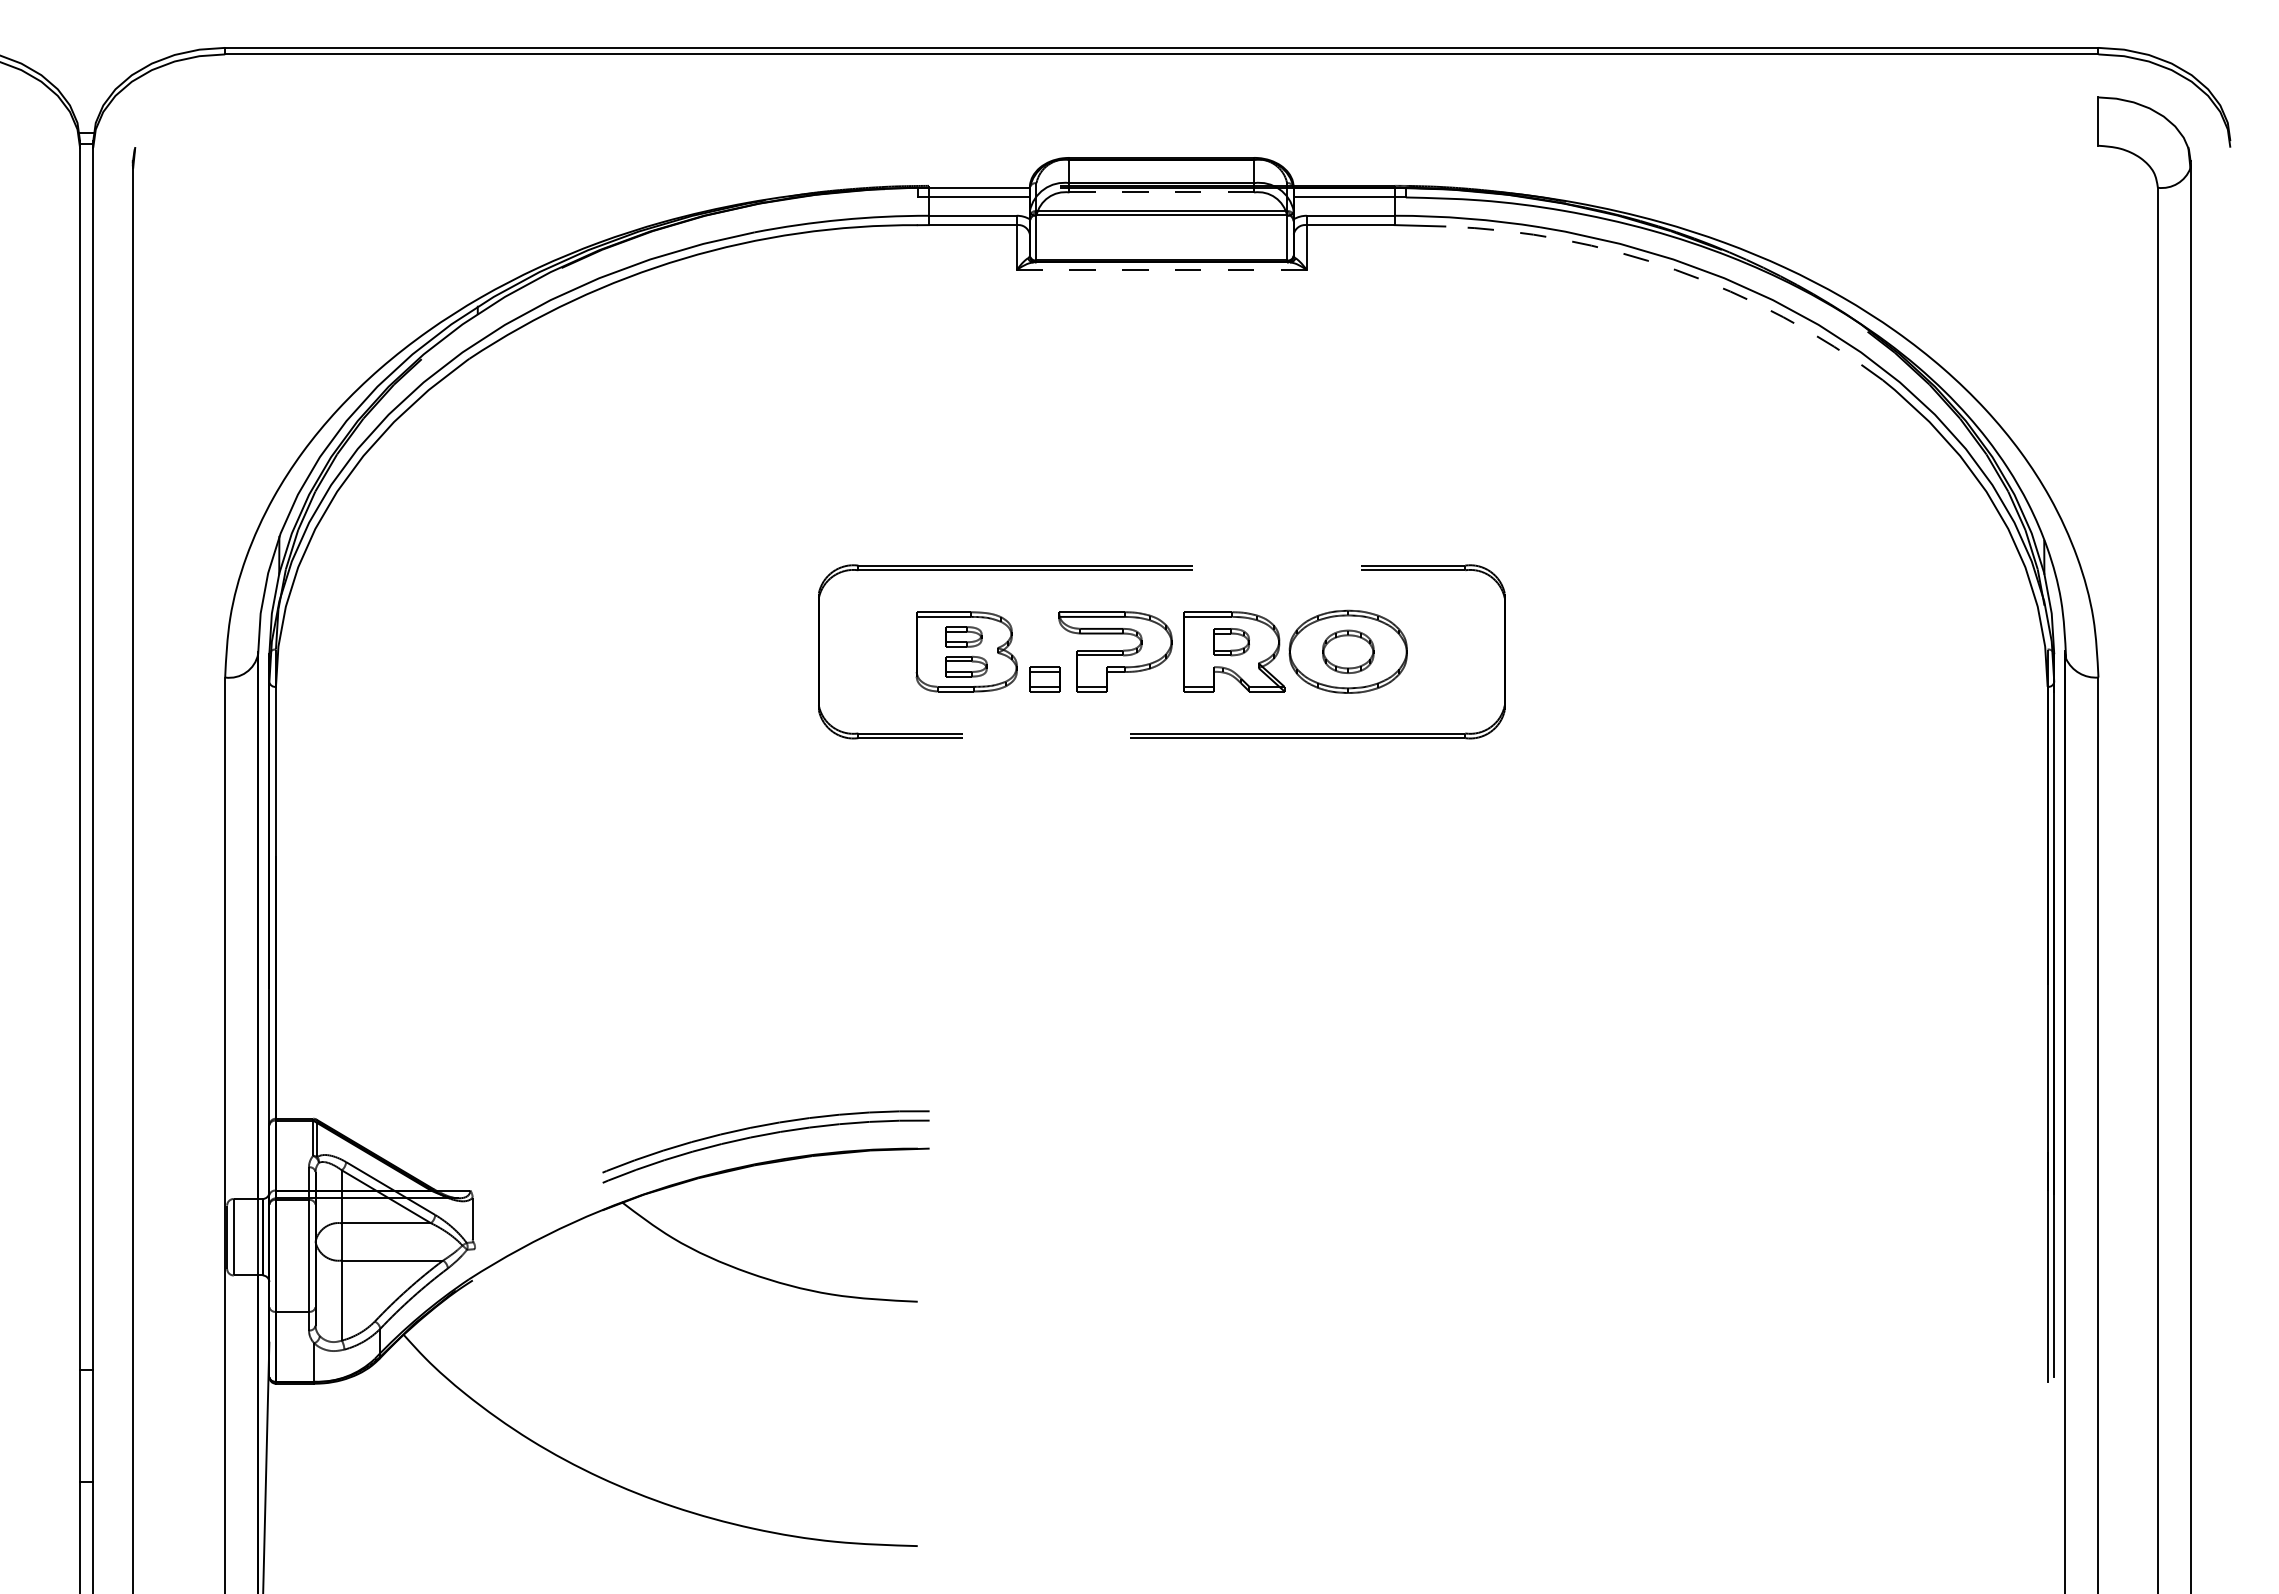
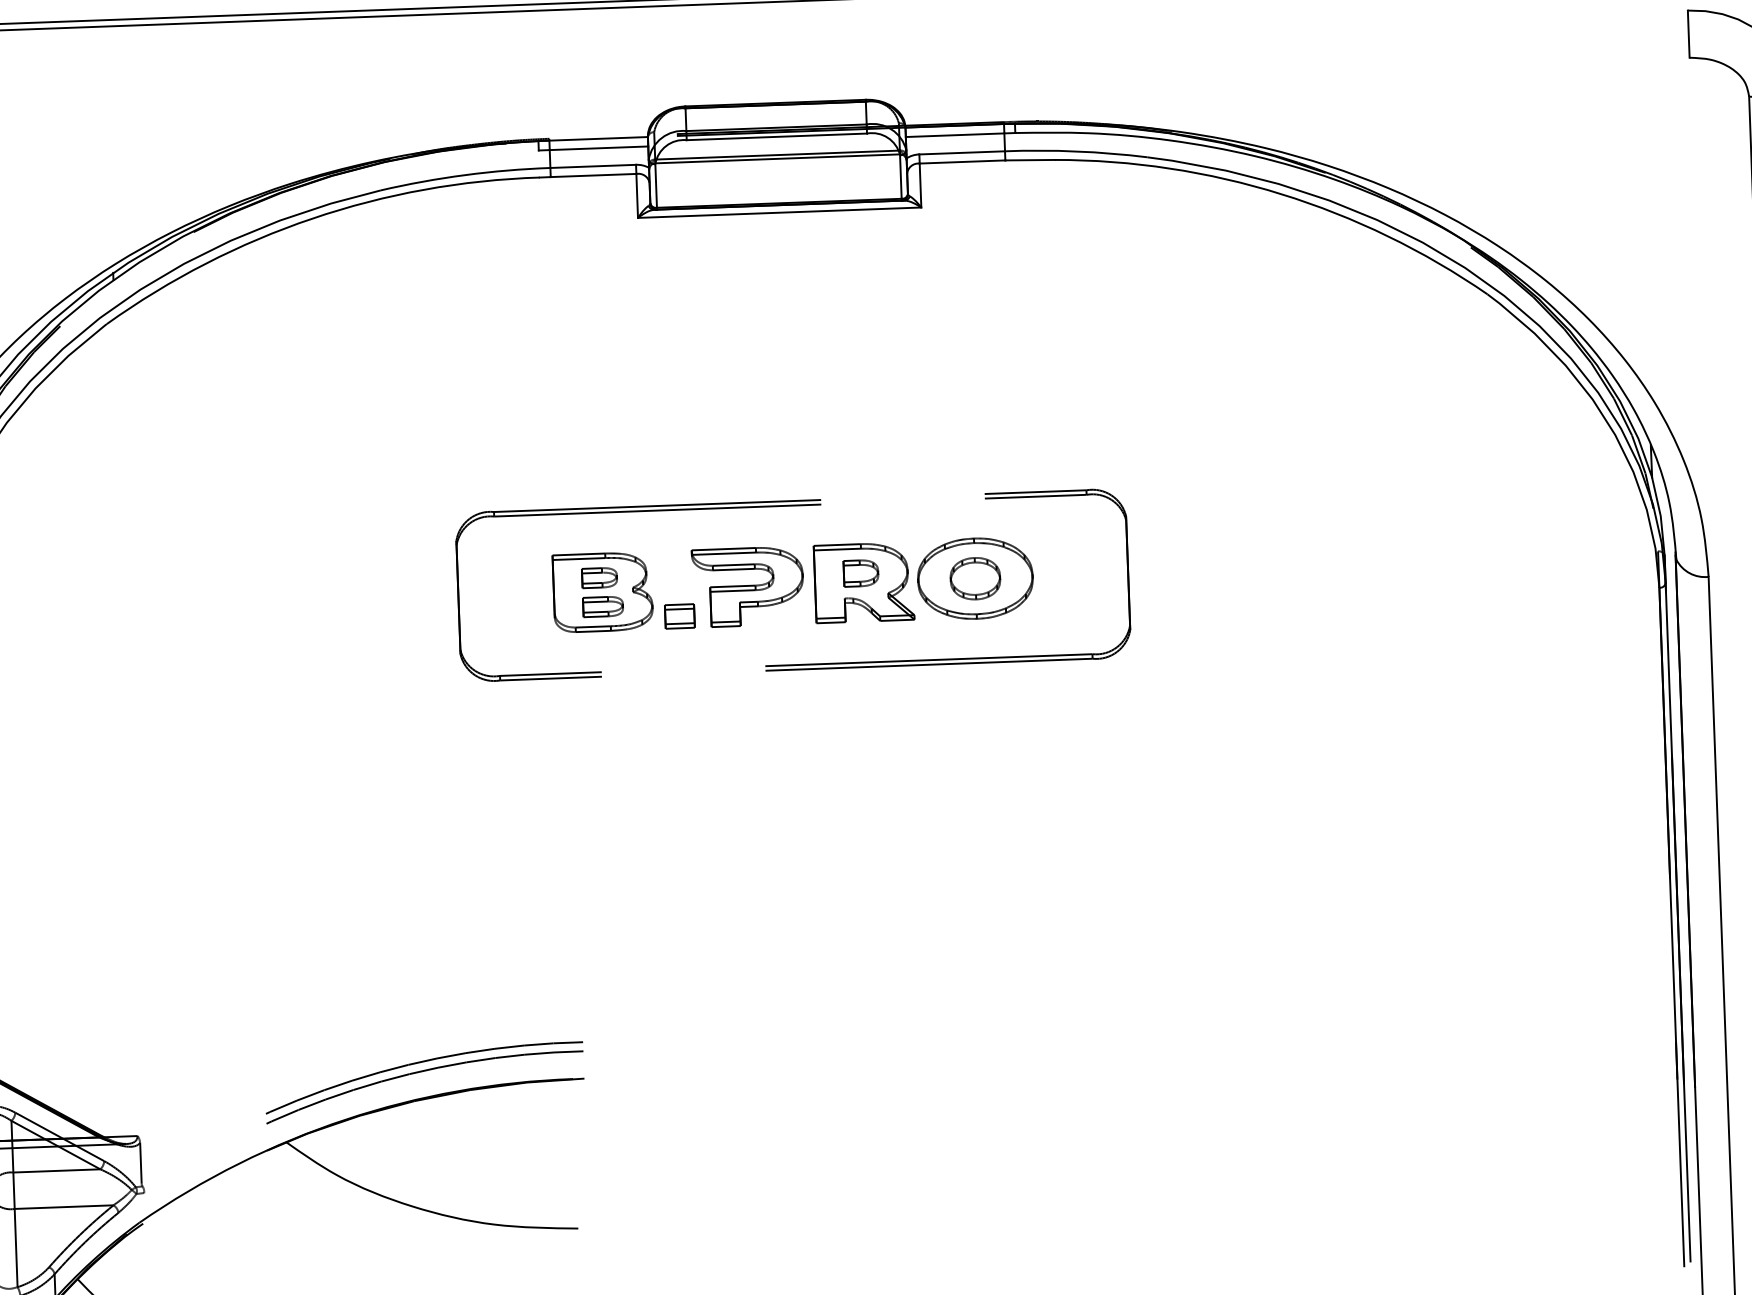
line: (1161, 192) -> (776, 136), dashed -> solid
line: (1161, 270) -> (779, 213), dashed -> solid
arc: (1675, 270) -> (1281, 194), dashed -> solid

